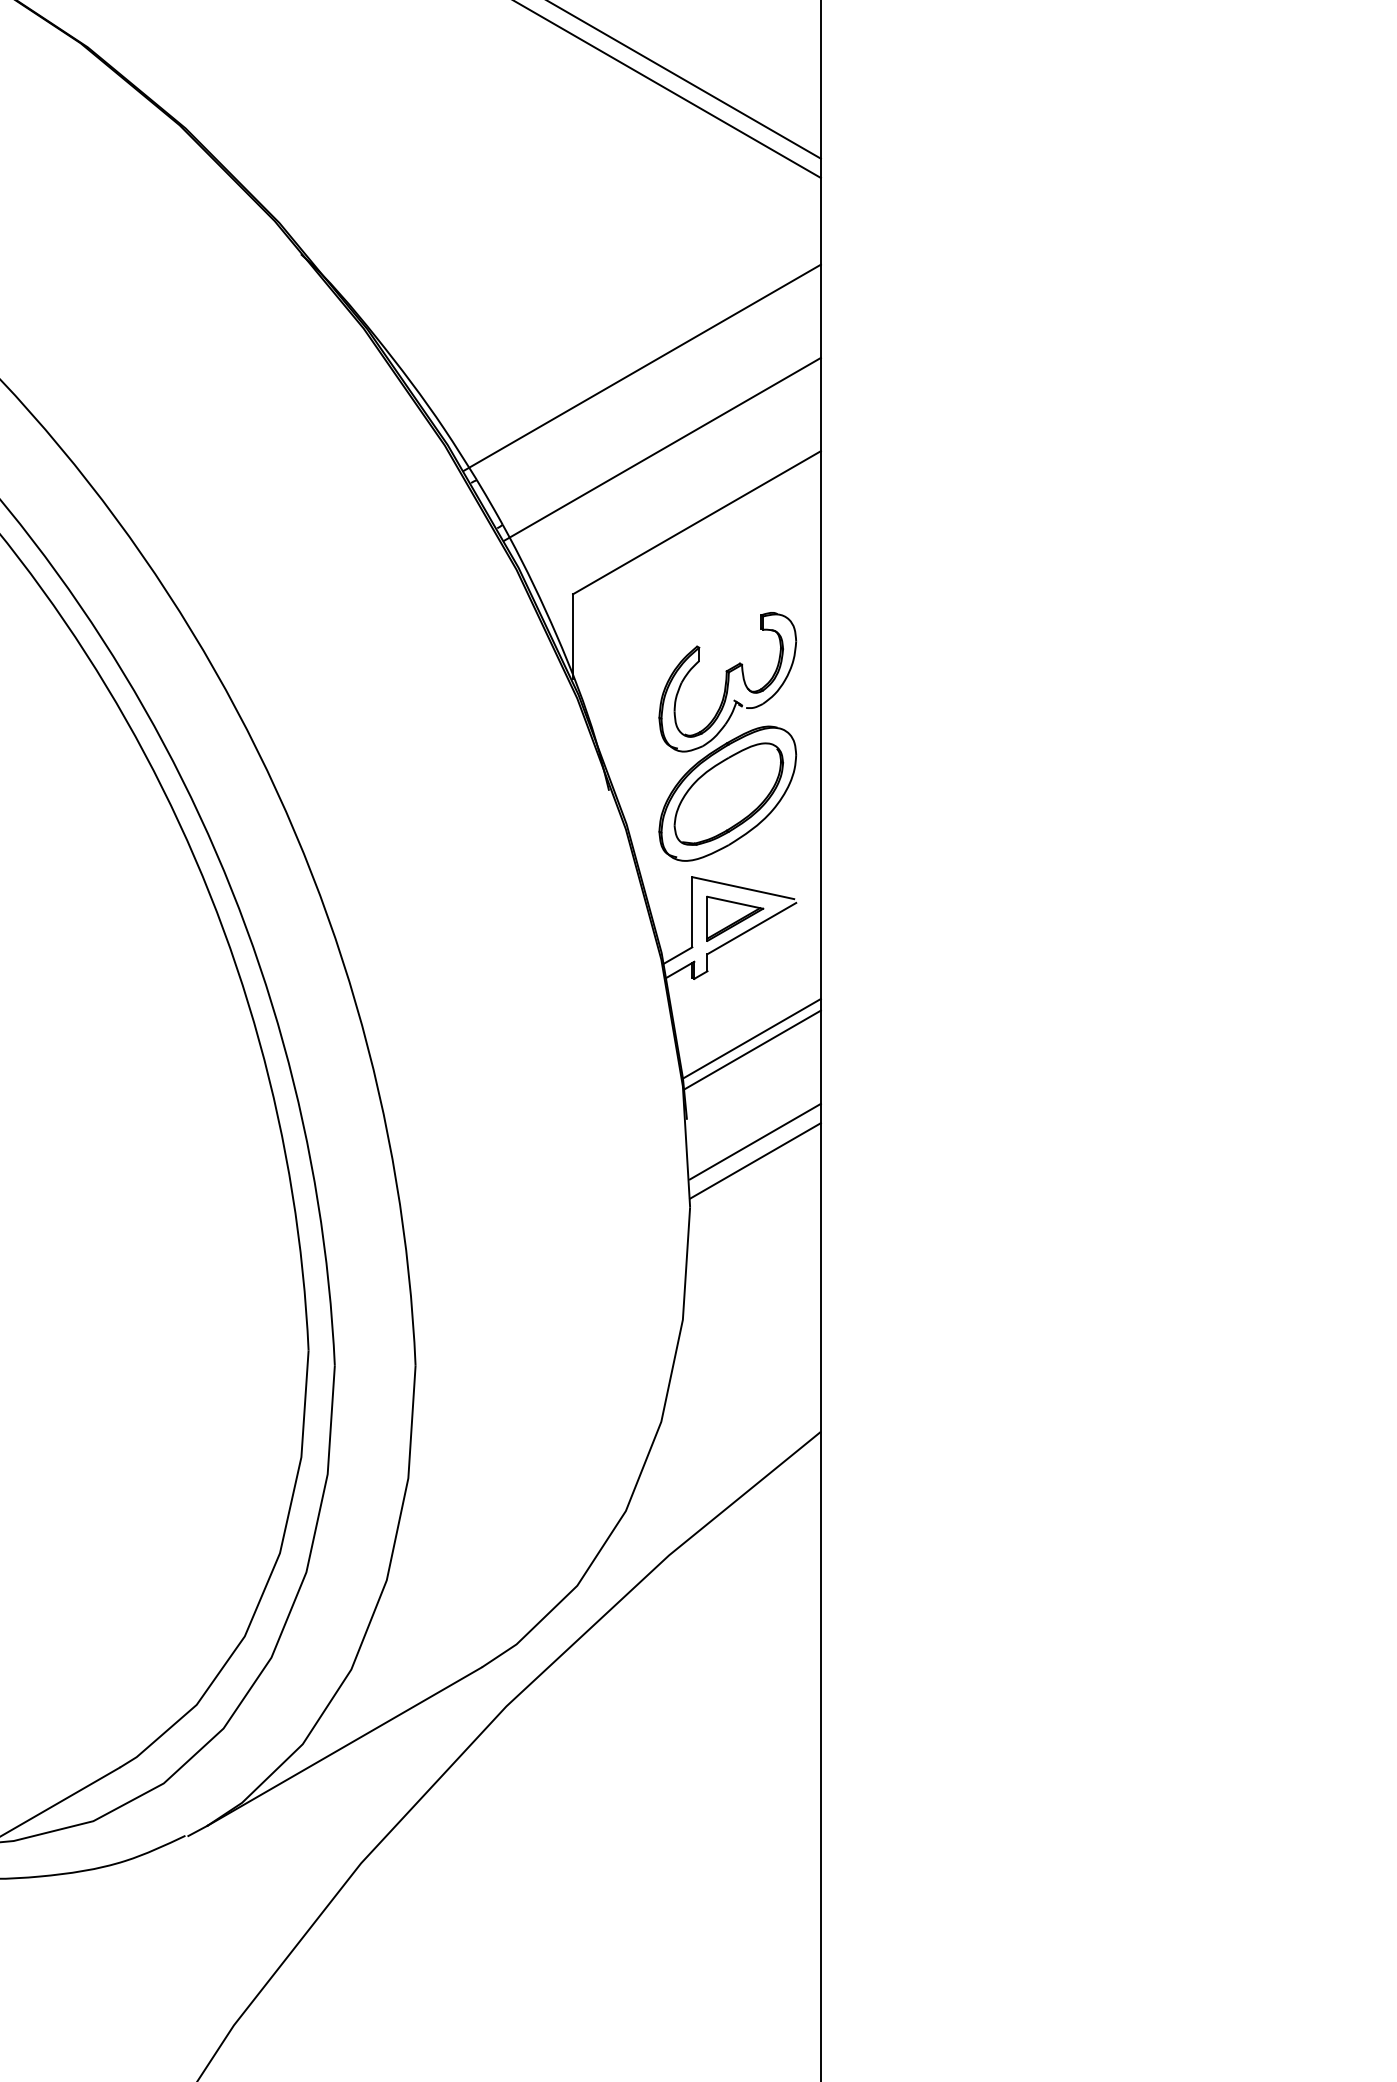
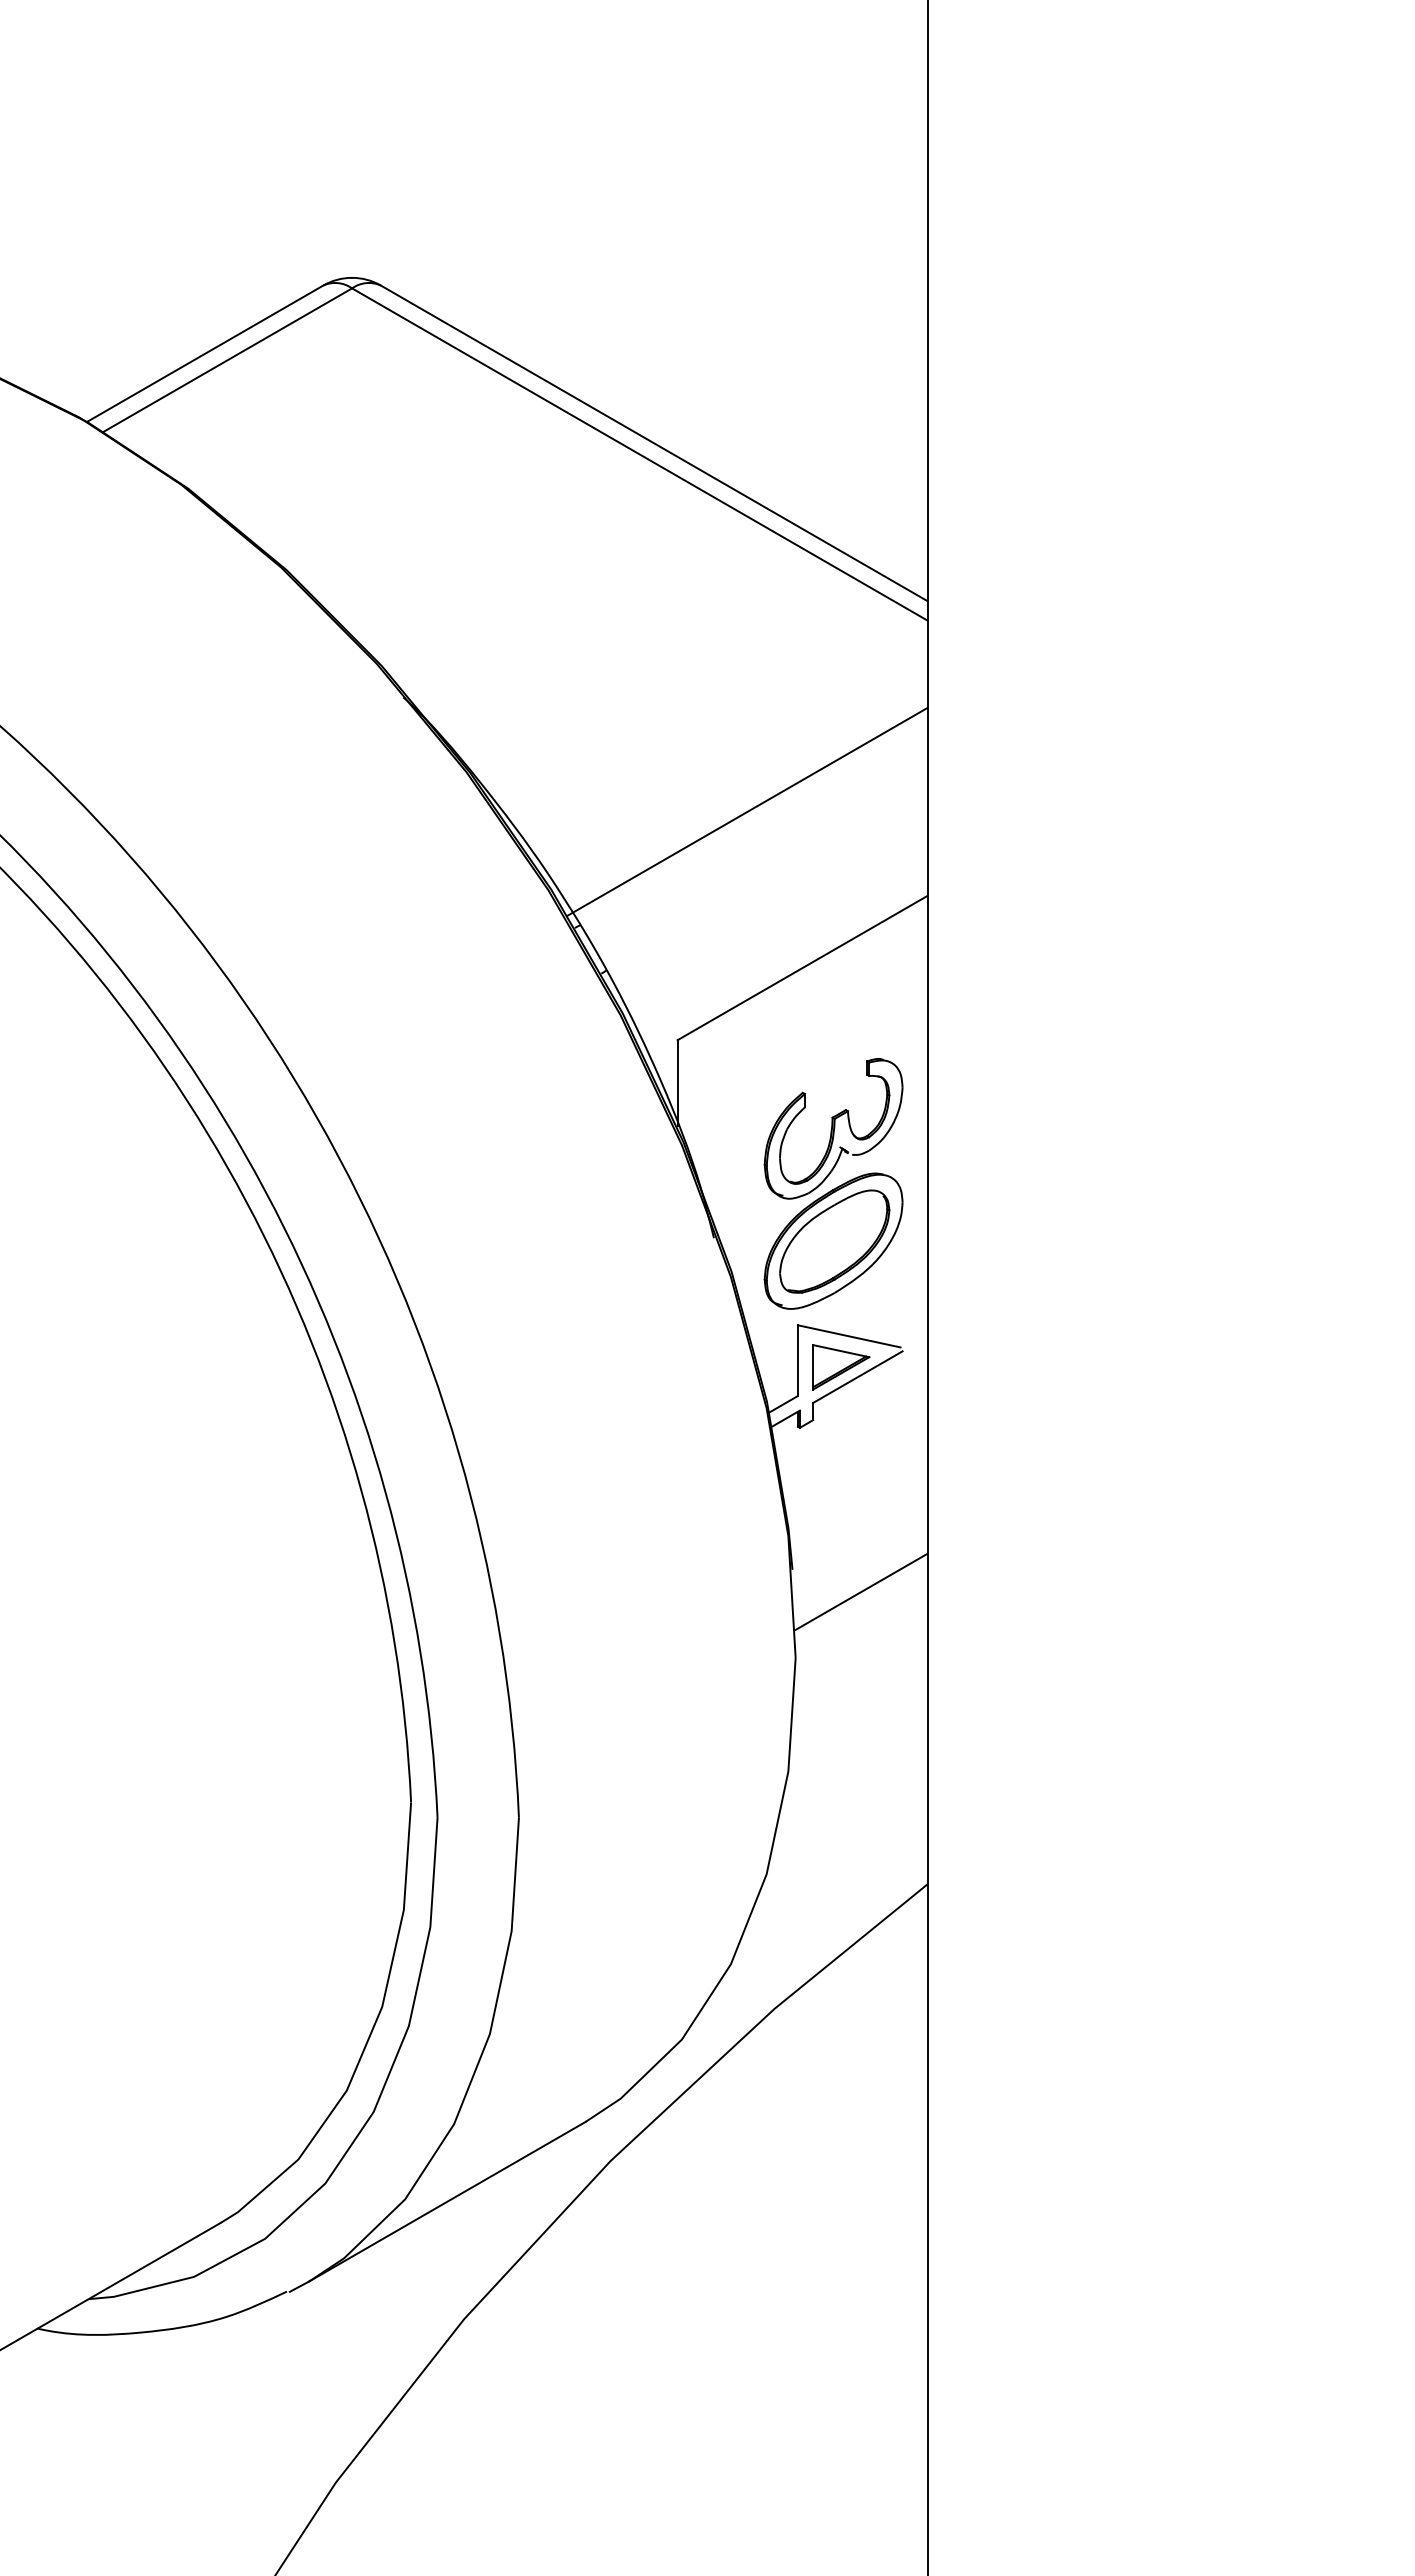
line: (662, 448) -> (767, 893), removed
line: (751, 1039) -> (857, 1488), removed
line: (752, 1049) -> (858, 1499), removed
line: (755, 1161) -> (861, 1611), removed

